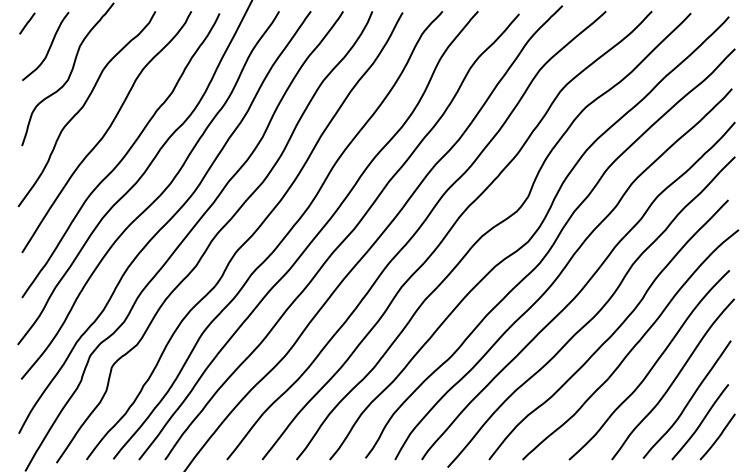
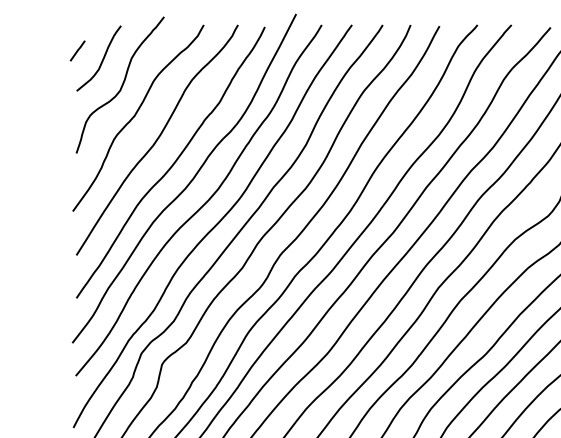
line: (27, 23) -> (77, 50), moved

